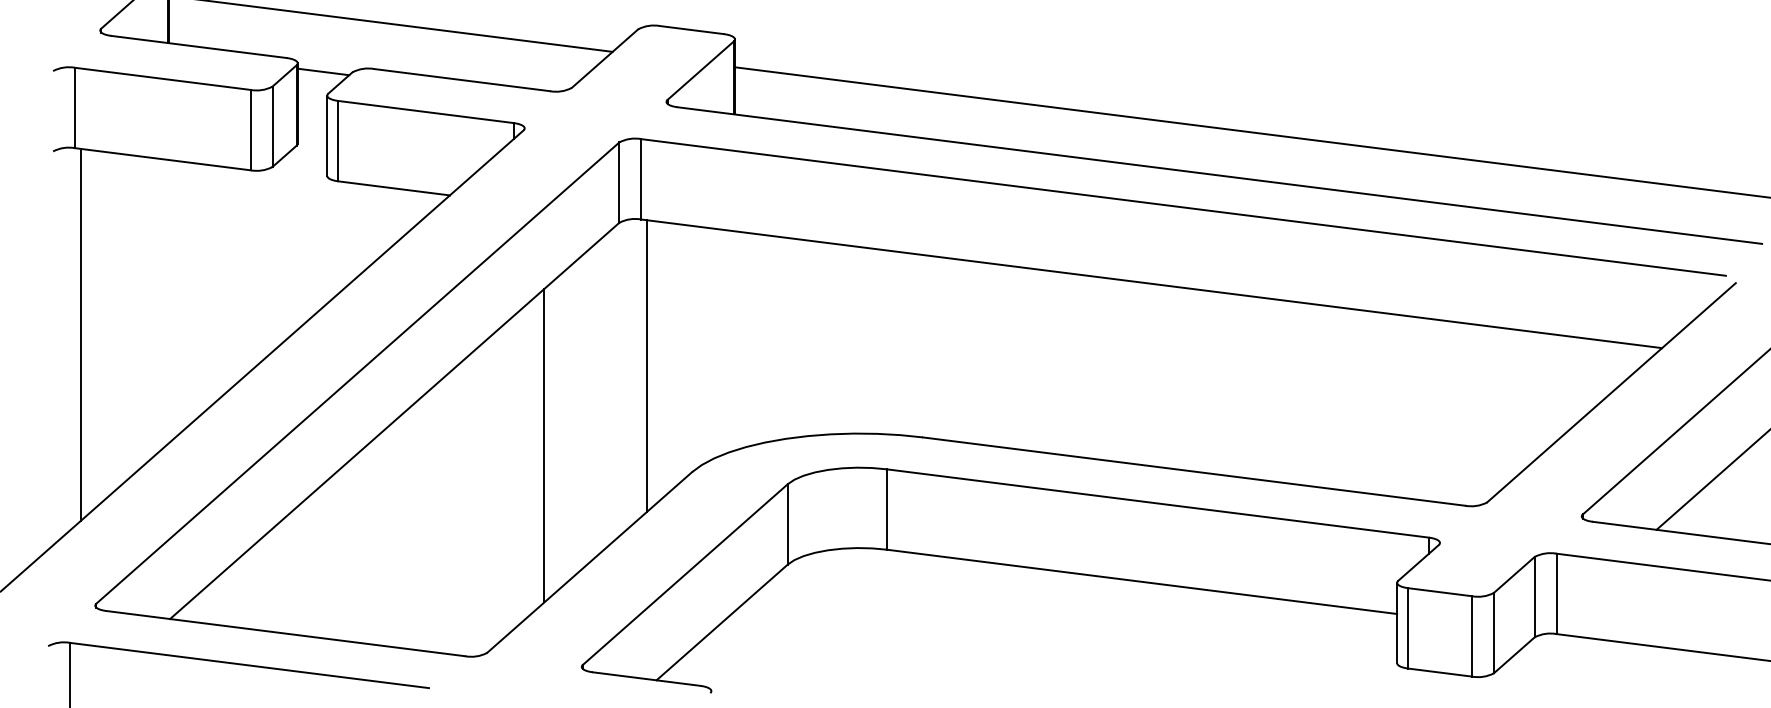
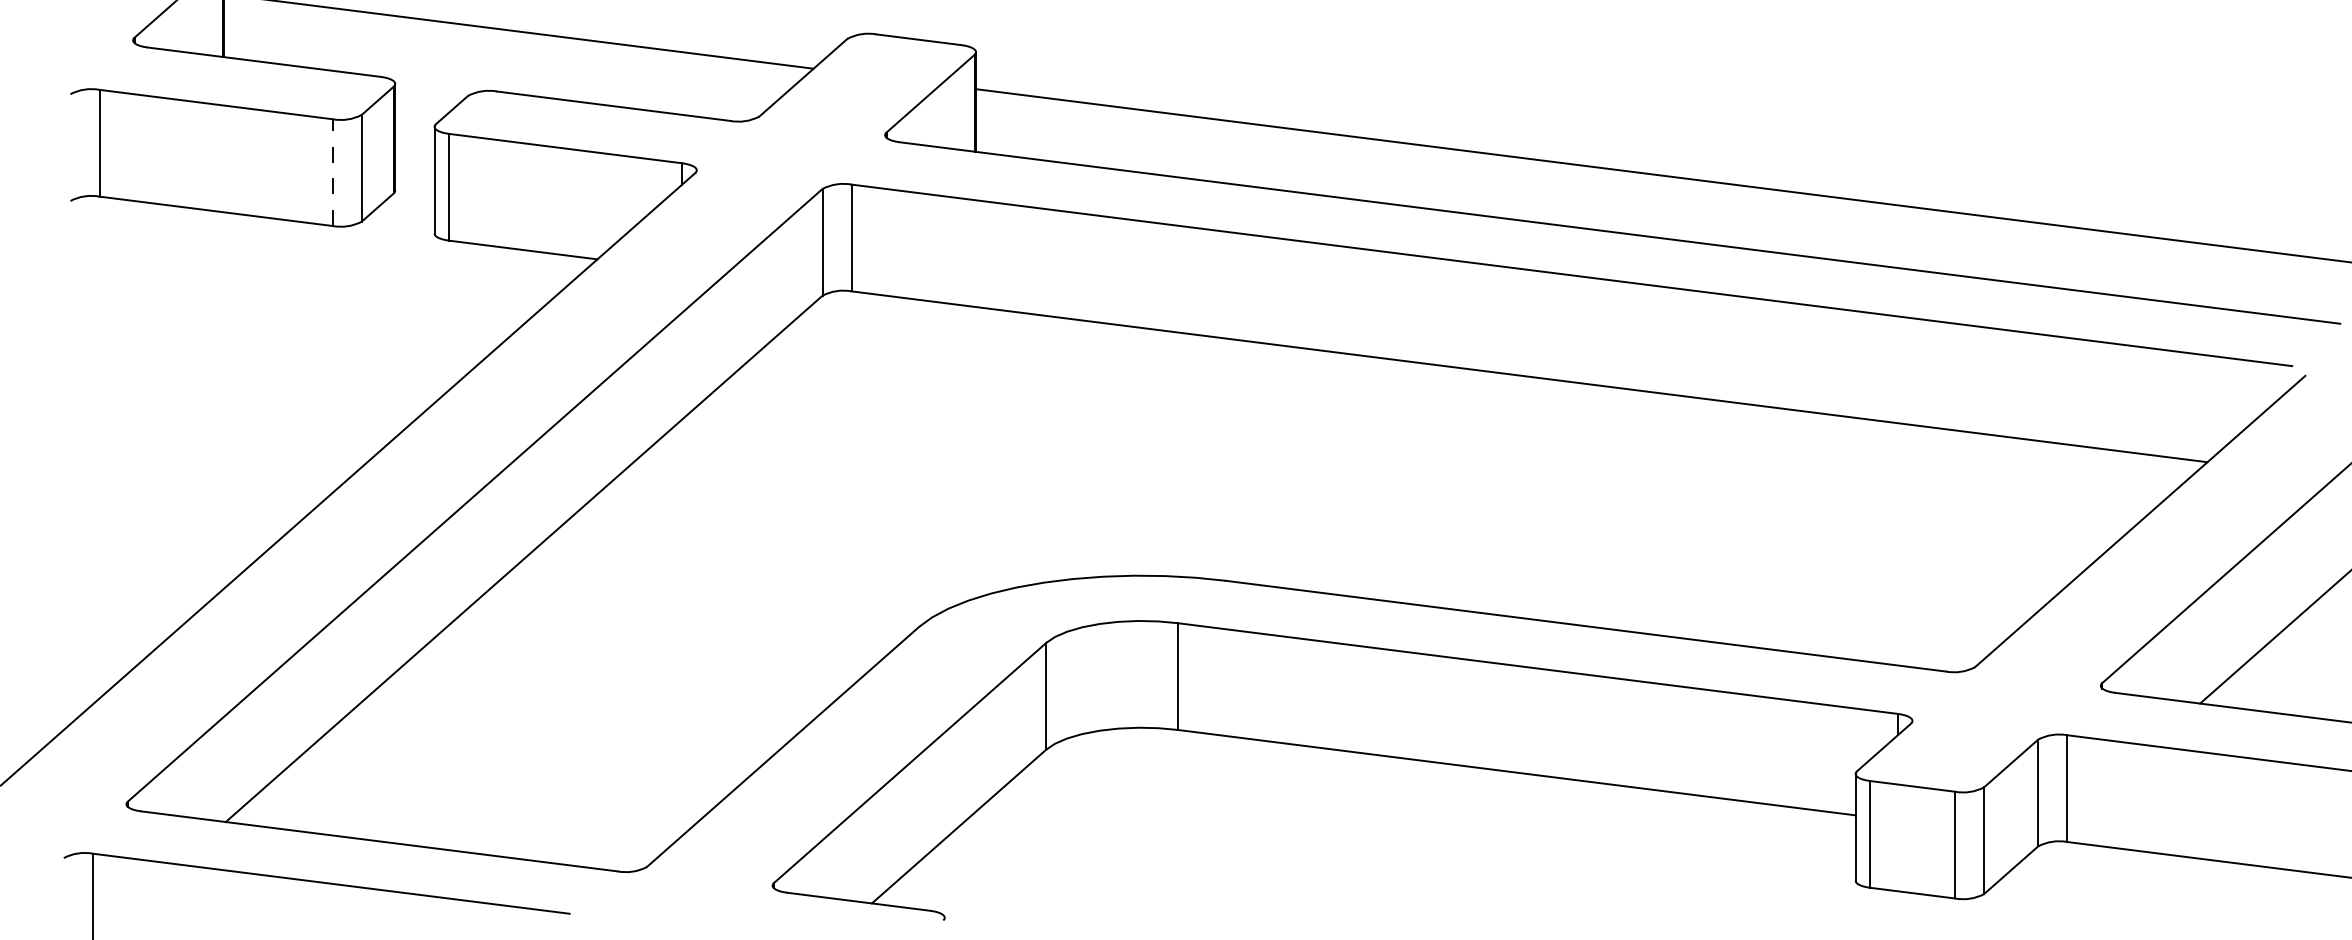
line: (323, 71) -> (429, 94), removed
line: (250, 129) -> (332, 171), solid -> dashed
line: (80, 334) -> (106, 444), removed
line: (646, 366) -> (858, 486), removed
line: (544, 445) -> (723, 591), removed

